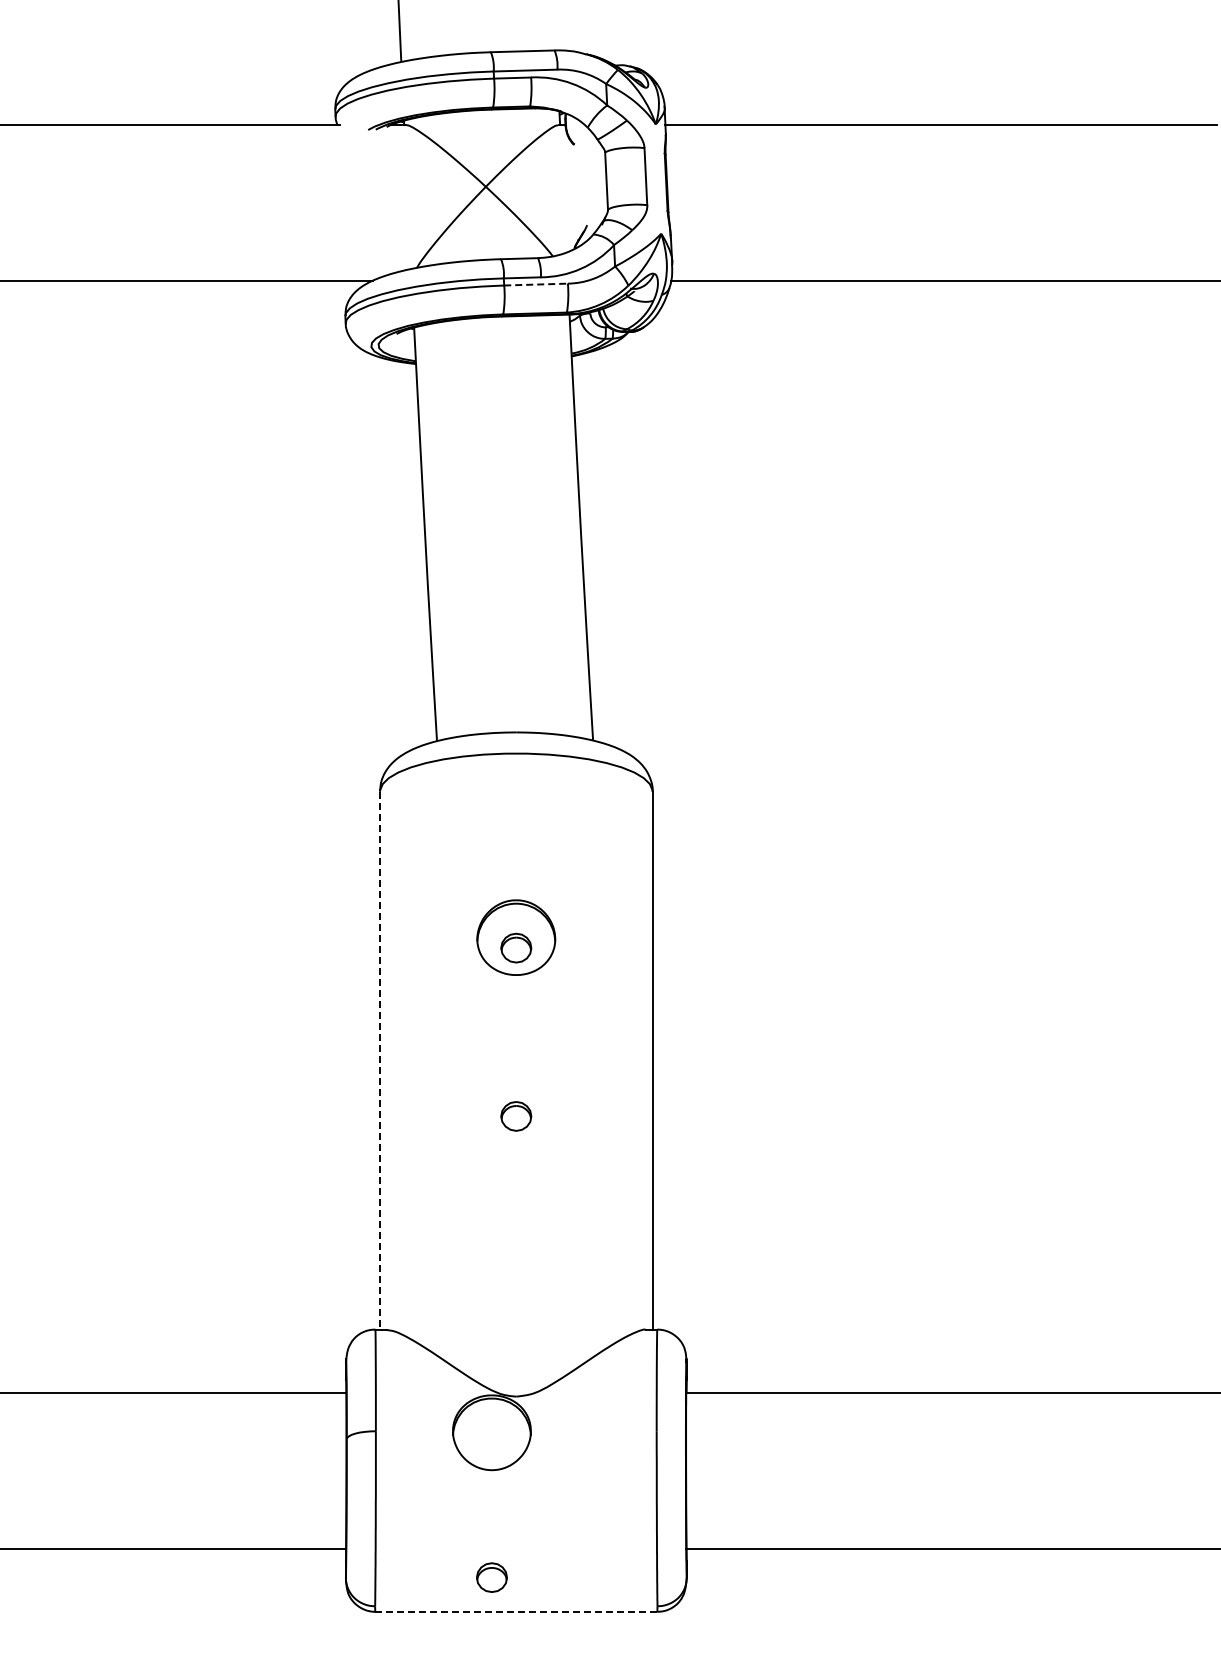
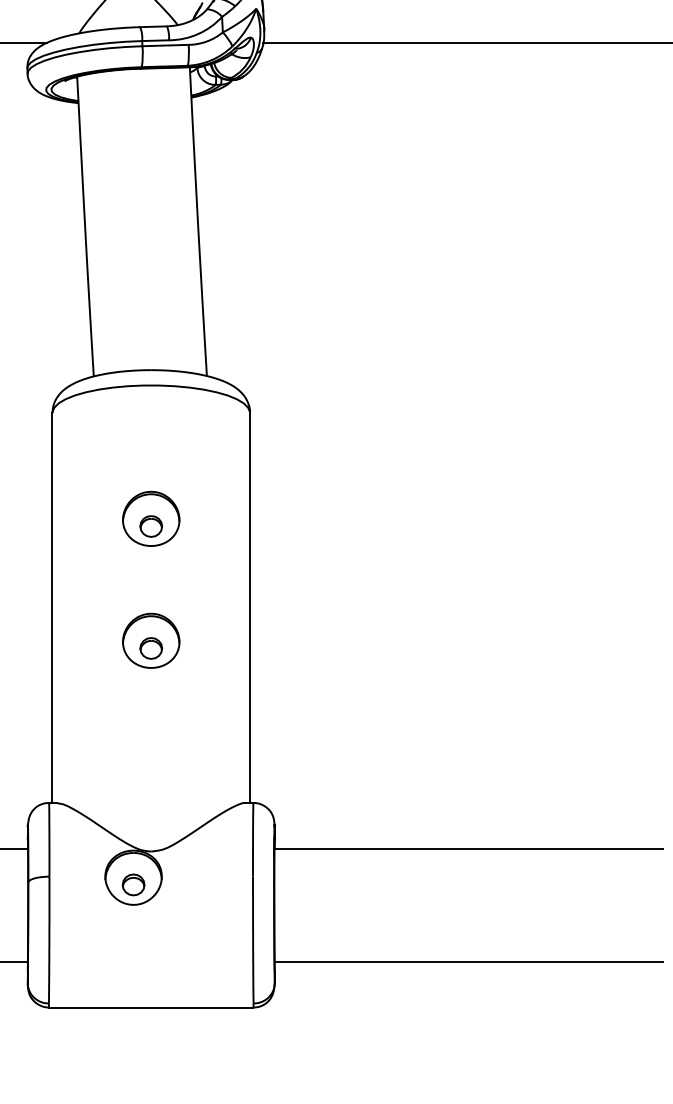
line: (536, 284) -> (165, 45), dashed -> solid
line: (379, 1060) -> (52, 607), dashed -> solid
part: (516, 1105) -> (151, 640), added
part: (491, 1577) -> (133, 884), moved
line: (516, 1611) -> (151, 1007), dashed -> solid

